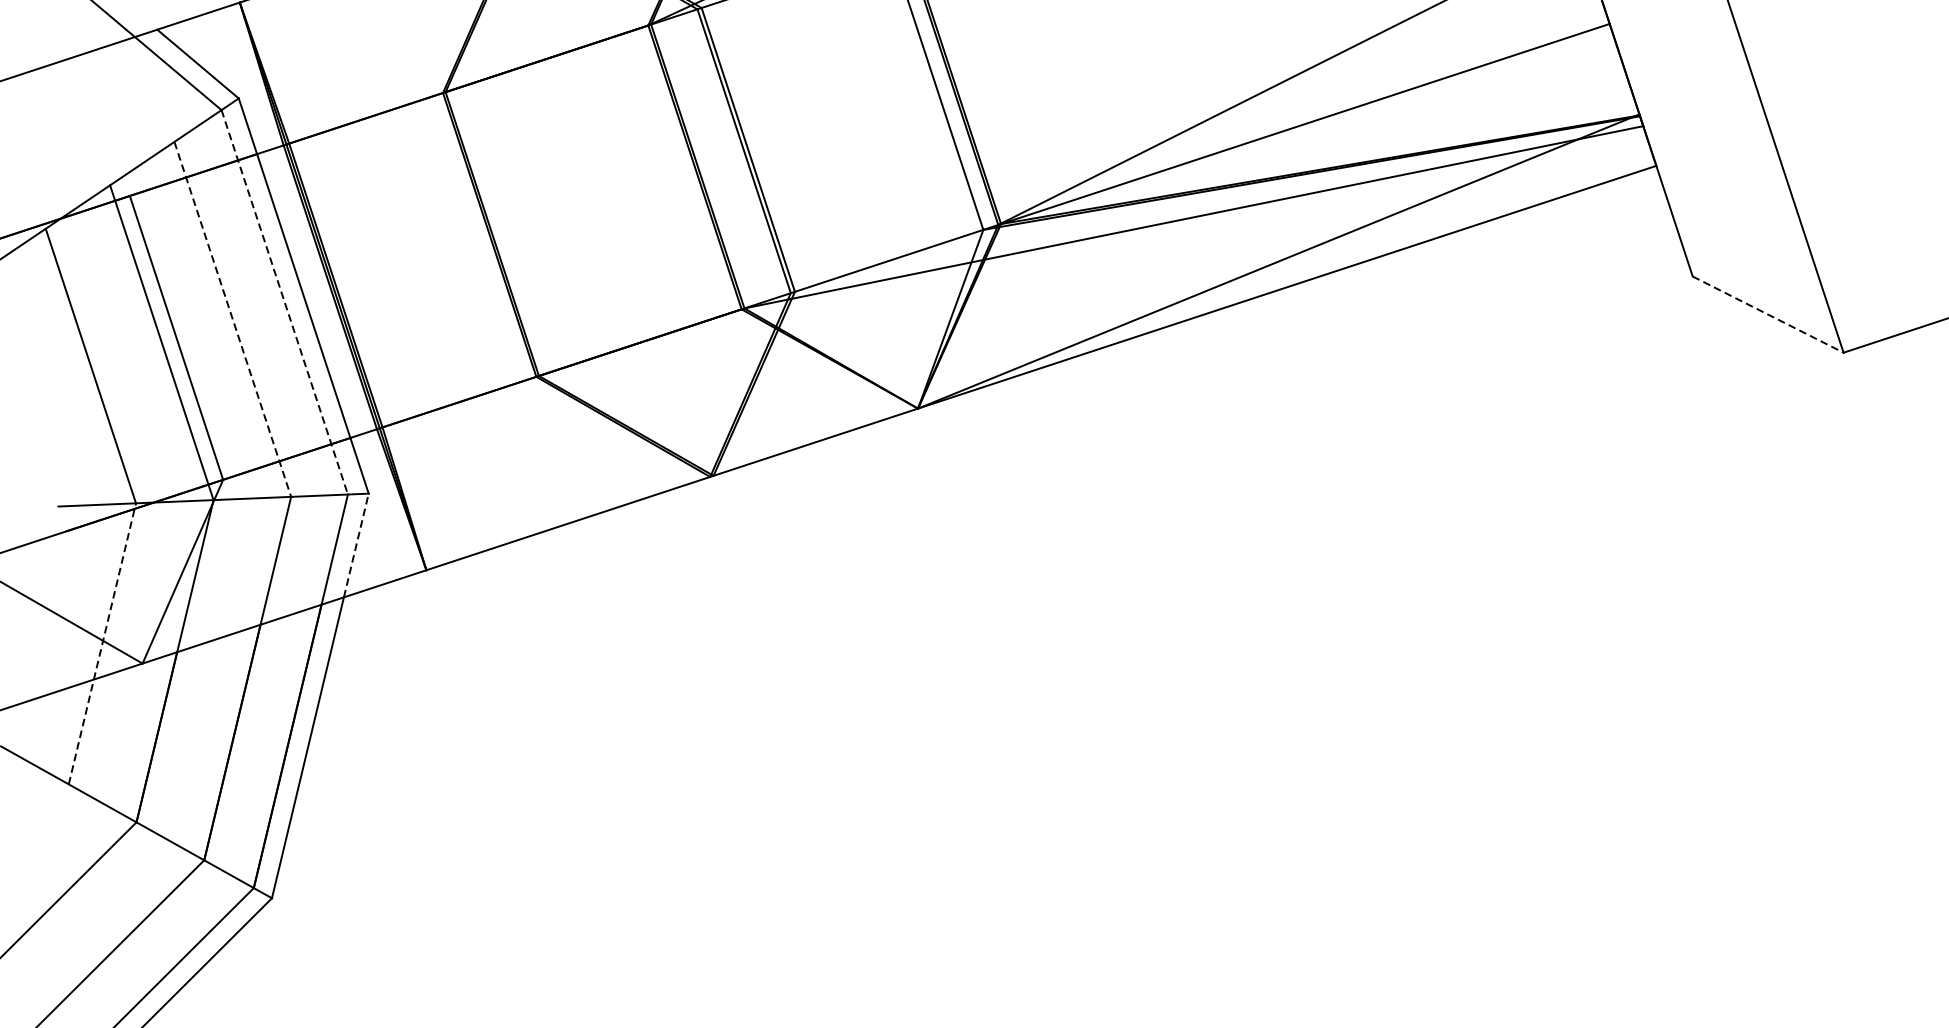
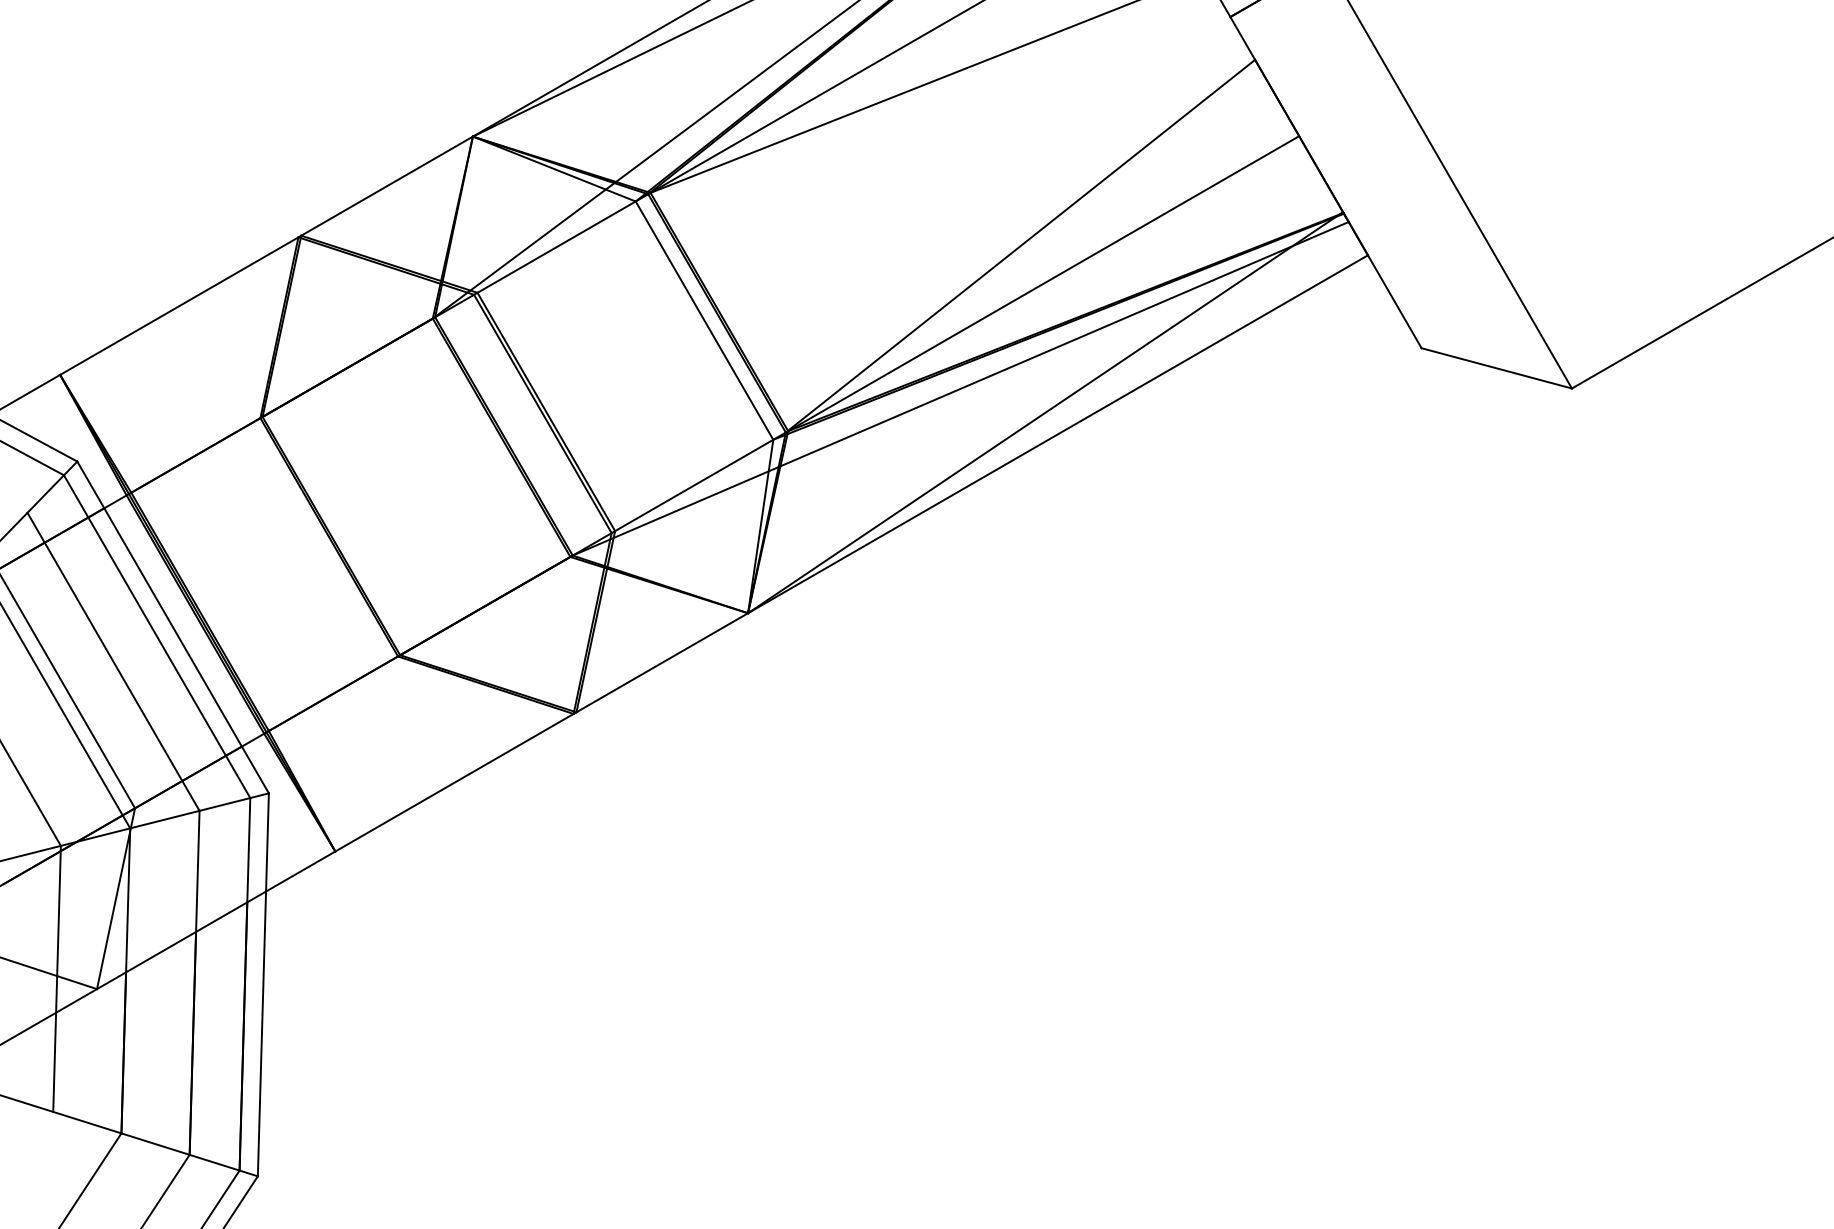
line: (284, 303) -> (157, 637), dashed -> solid
line: (1767, 314) -> (1496, 368), dashed -> solid
line: (232, 320) -> (113, 662), dashed -> solid
line: (356, 544) -> (267, 841), dashed -> solid
line: (102, 643) -> (57, 978), dashed -> solid

